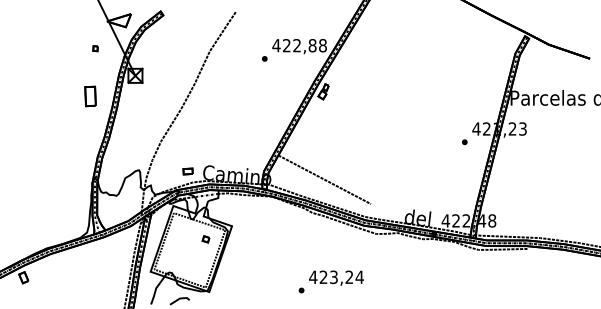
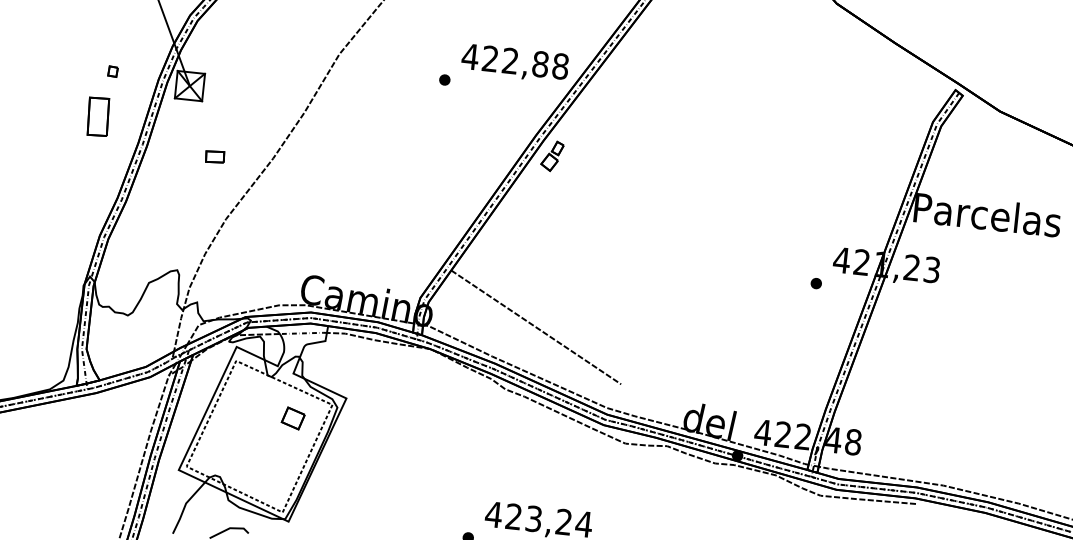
part: (95, 48) -> (112, 71), moved
part: (187, 171) -> (213, 156), moved
part: (205, 239) -> (292, 418), size x1.67

